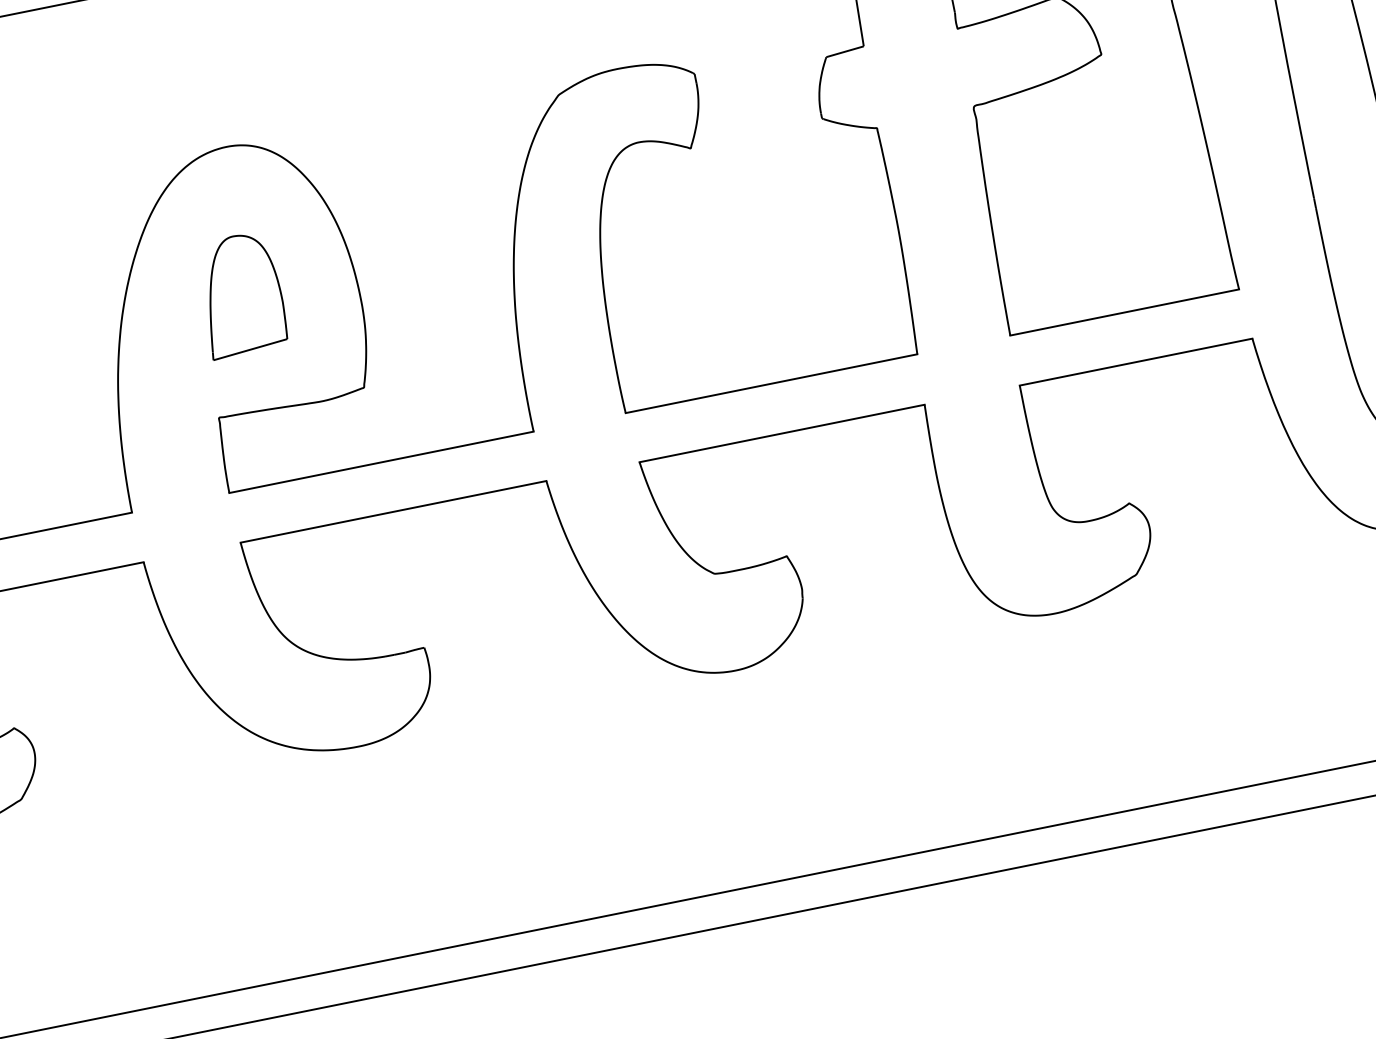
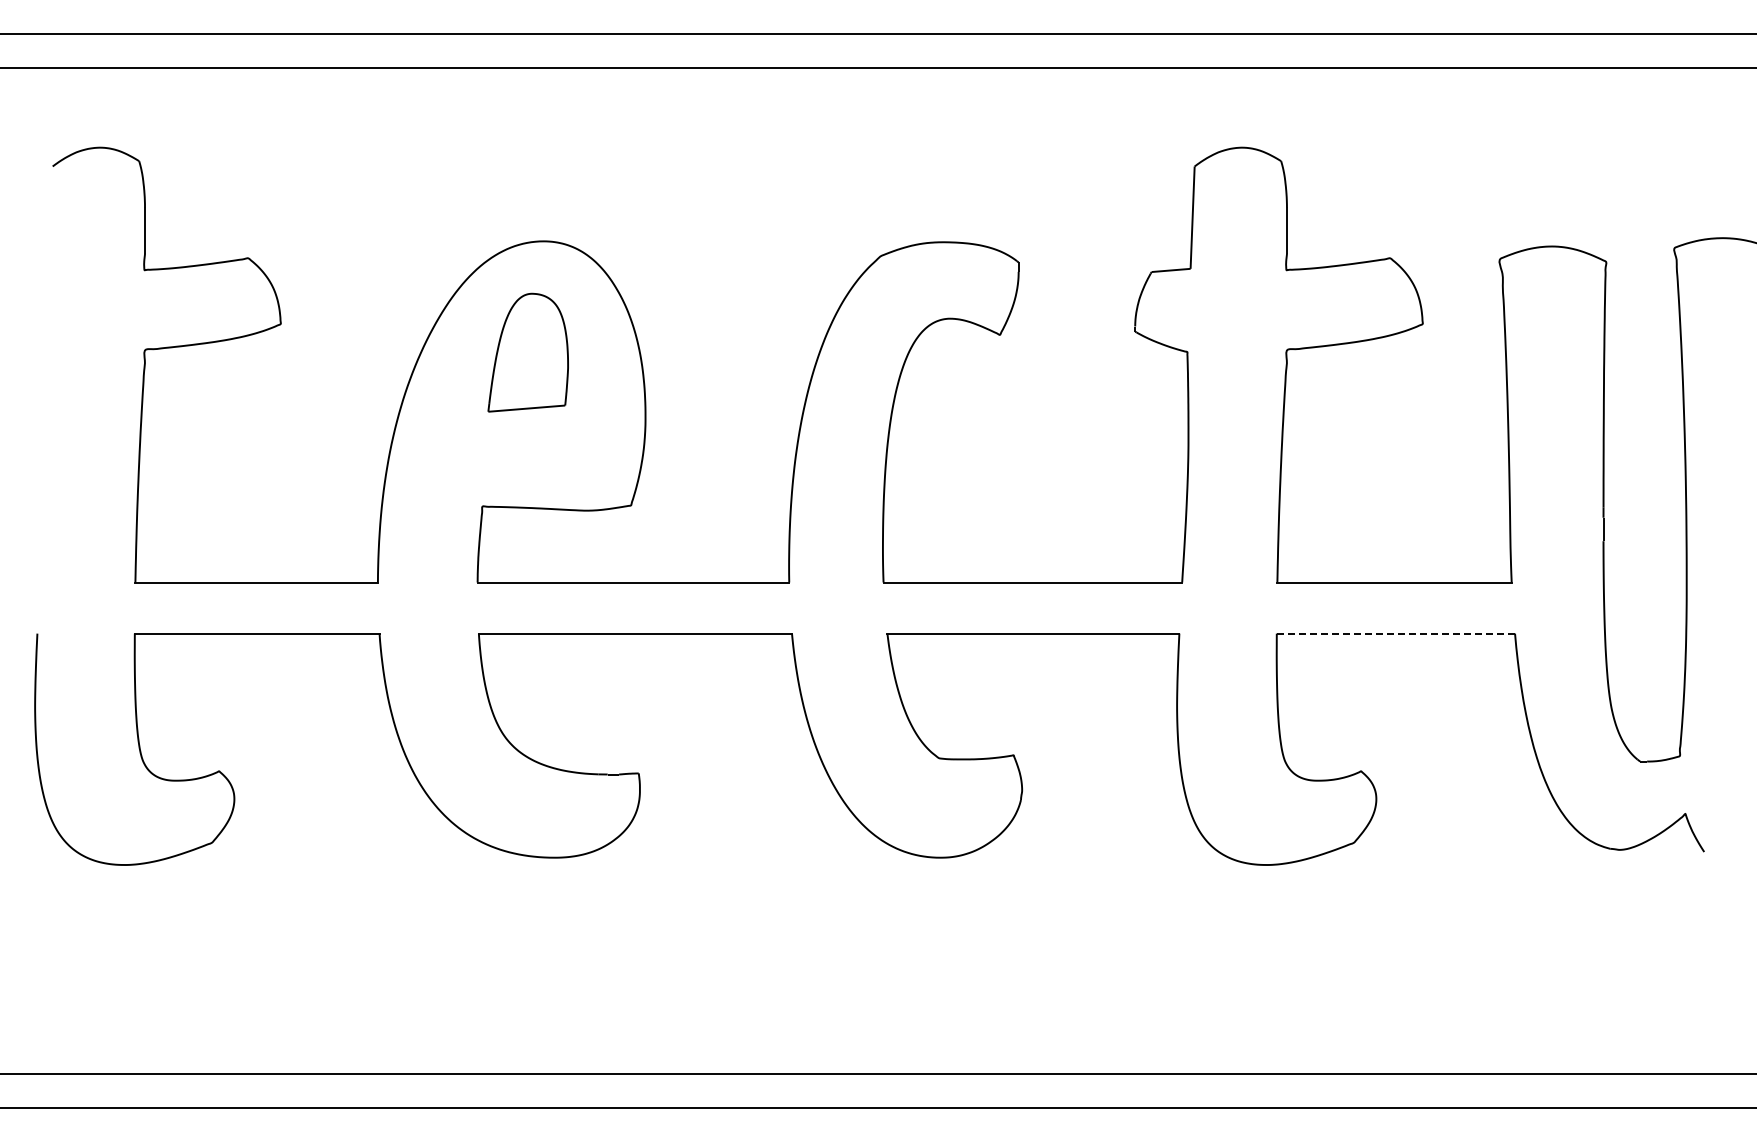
part: (240, 294) -> (527, 352), moved
line: (1136, 361) -> (1396, 633), solid -> dashed

